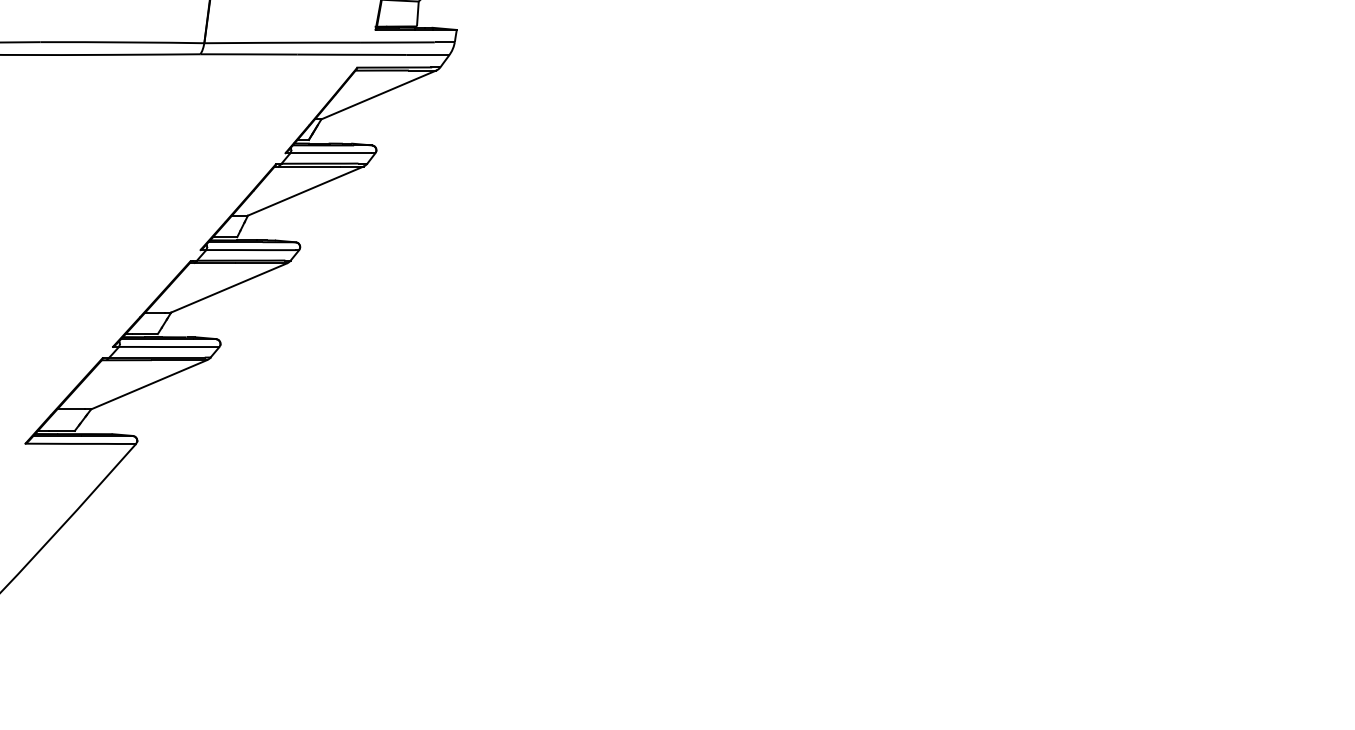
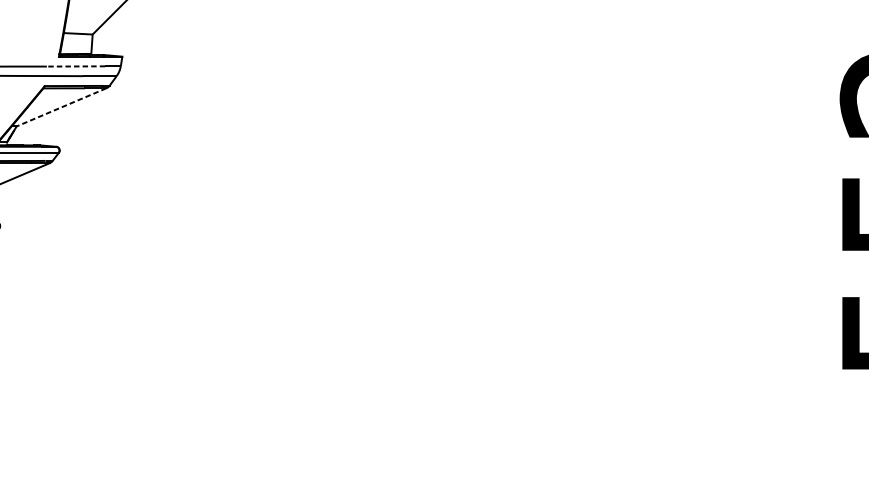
line: (396, 42) -> (75, 66), solid -> dashed
line: (378, 95) -> (61, 107), solid -> dashed

